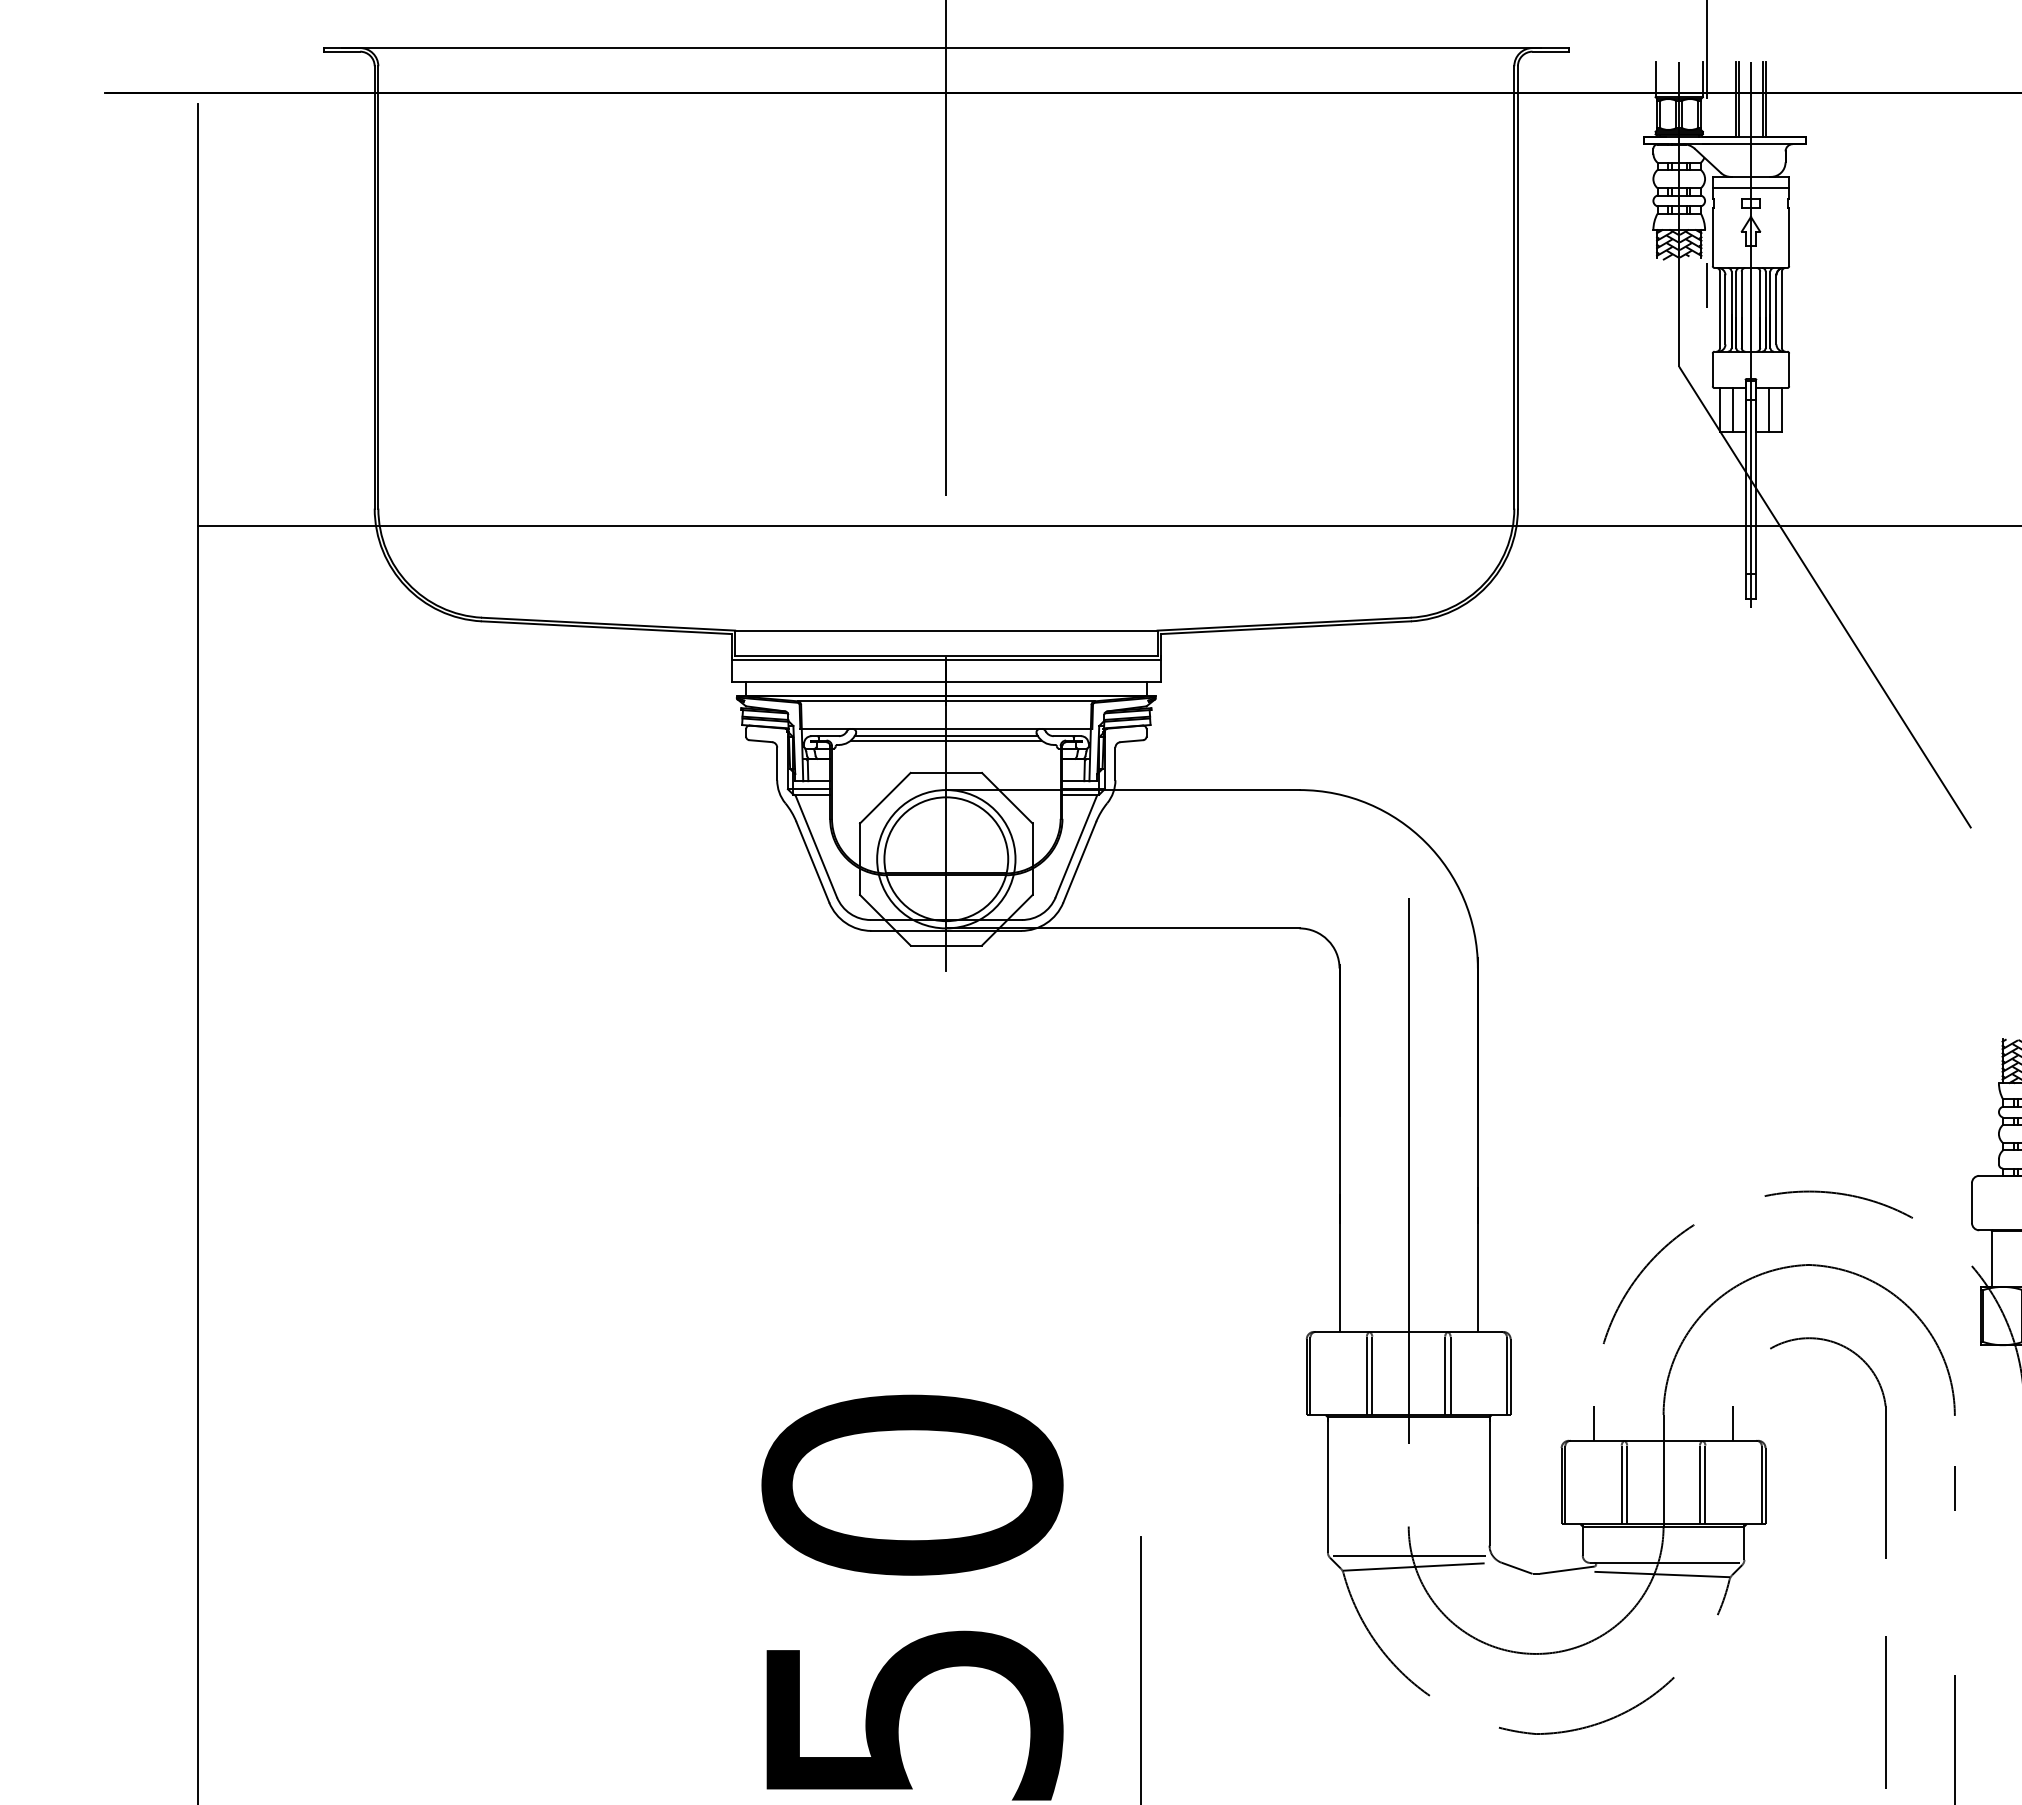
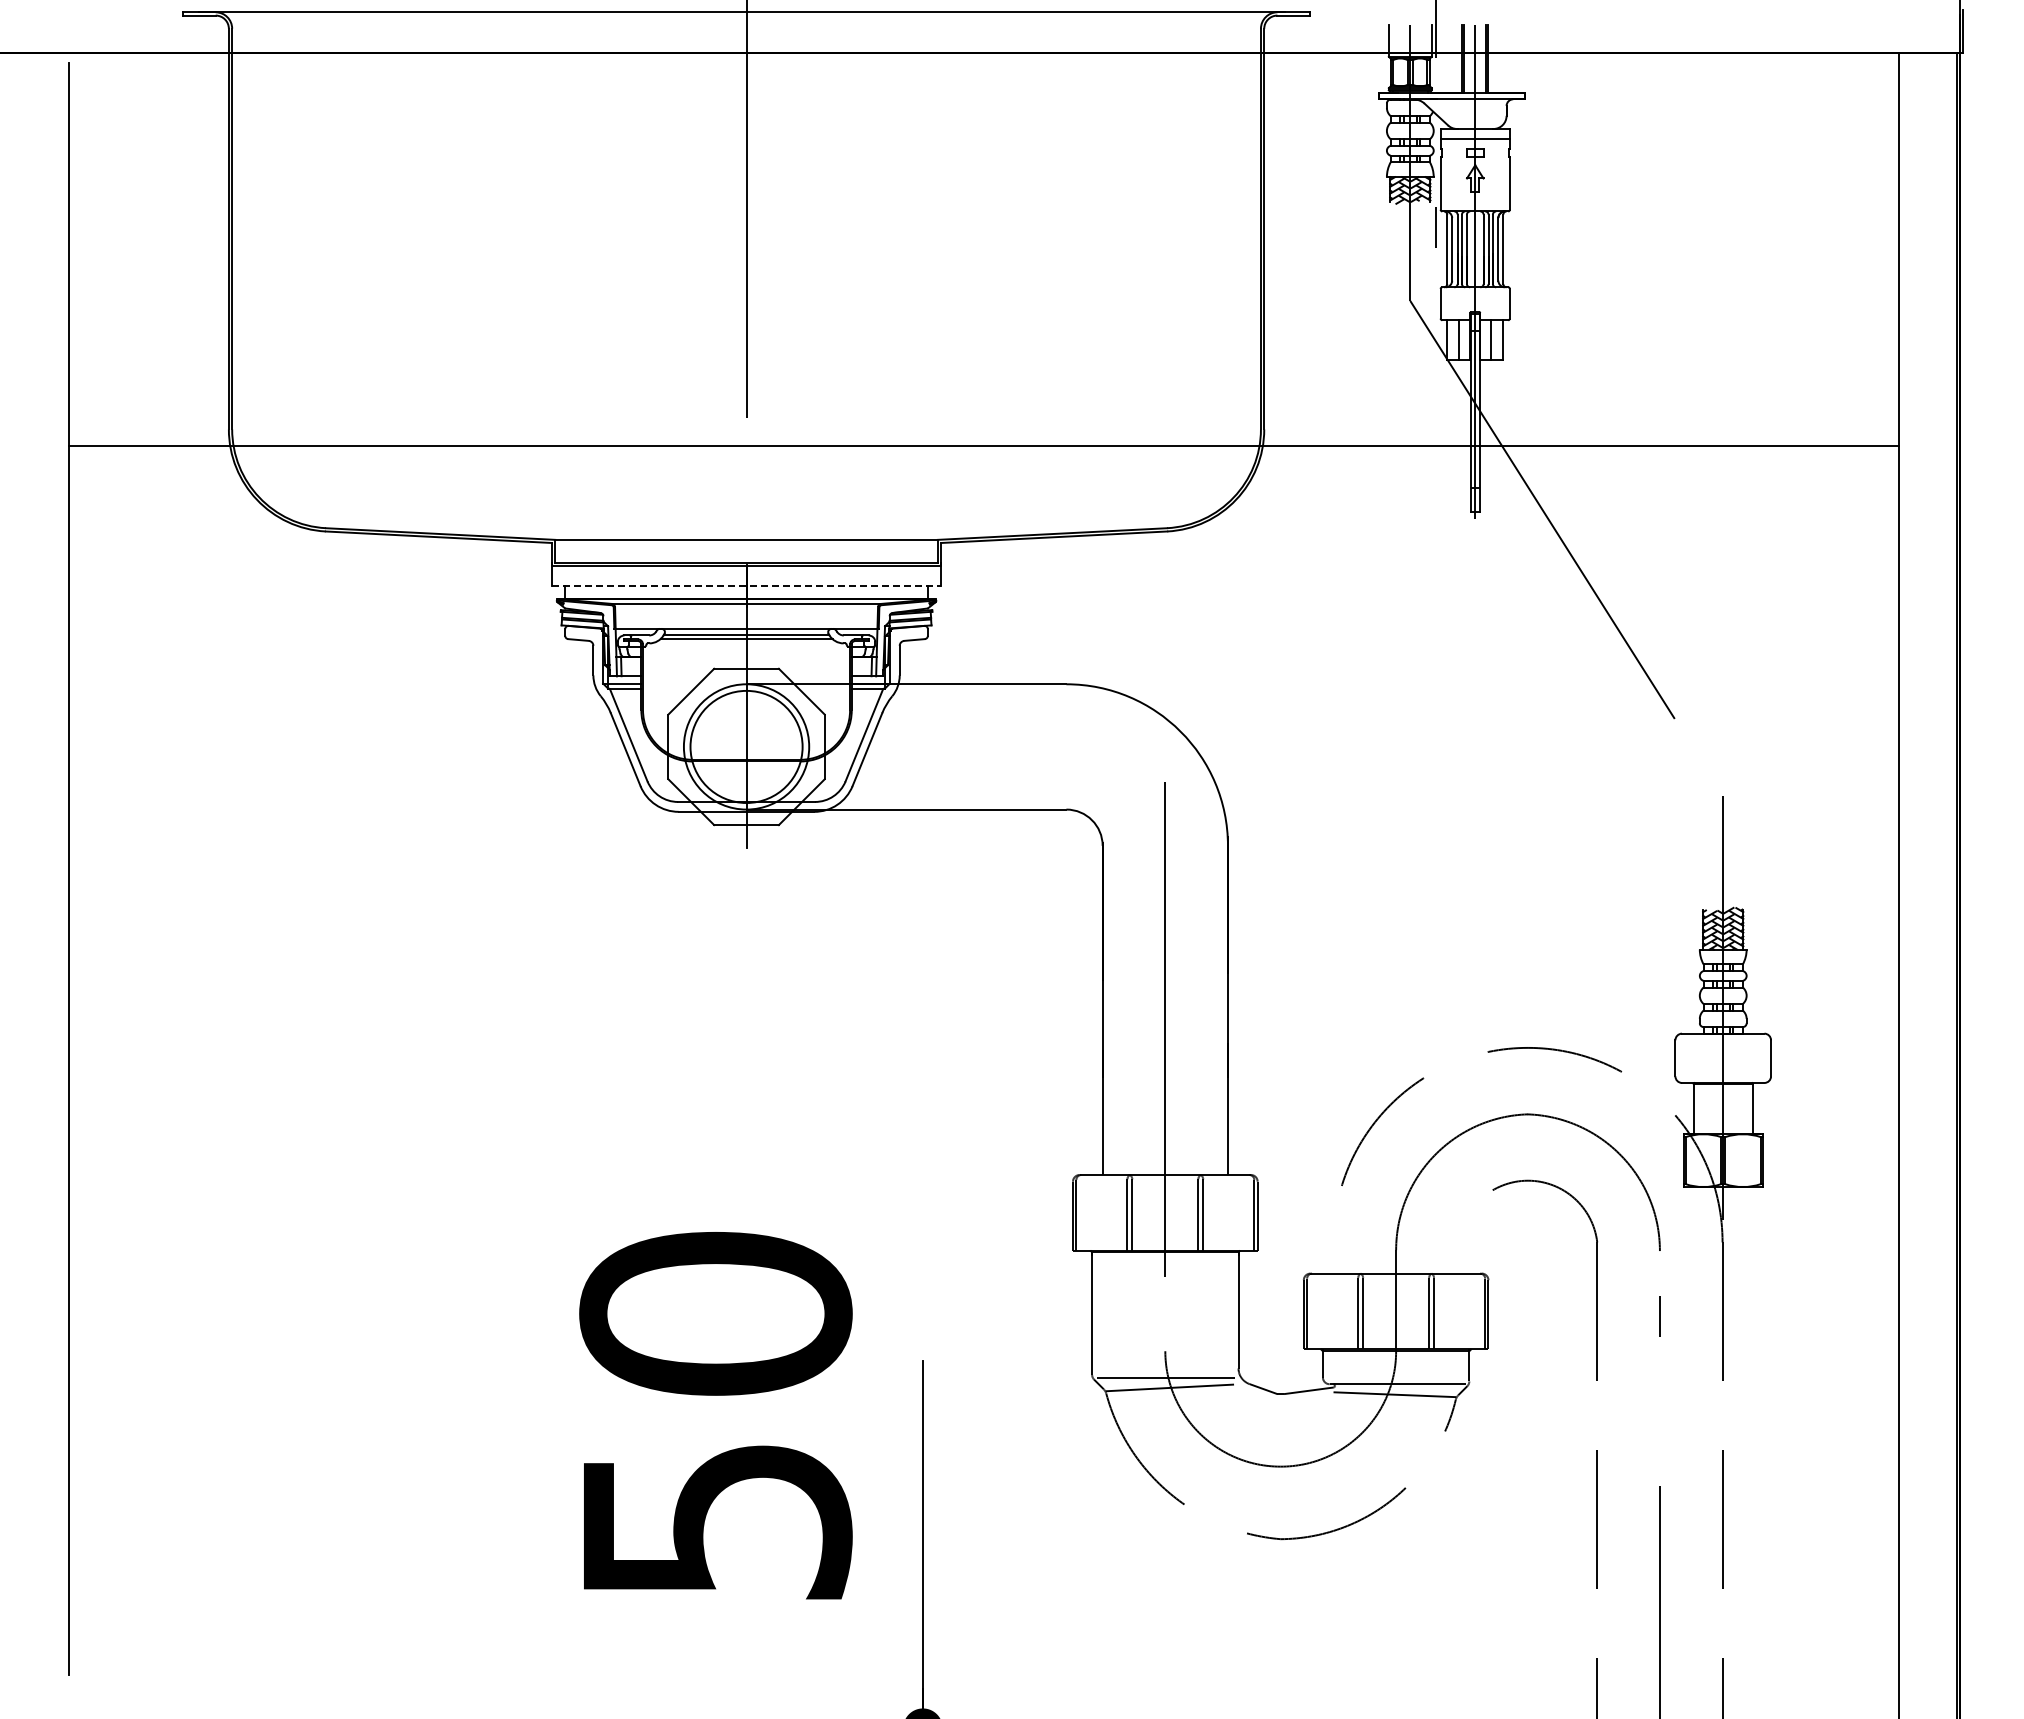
line: (946, 682) -> (746, 586), solid -> dashed
line: (1594, 1423) -> (1333, 1257), removed
line: (1732, 1423) -> (1458, 1257), removed

